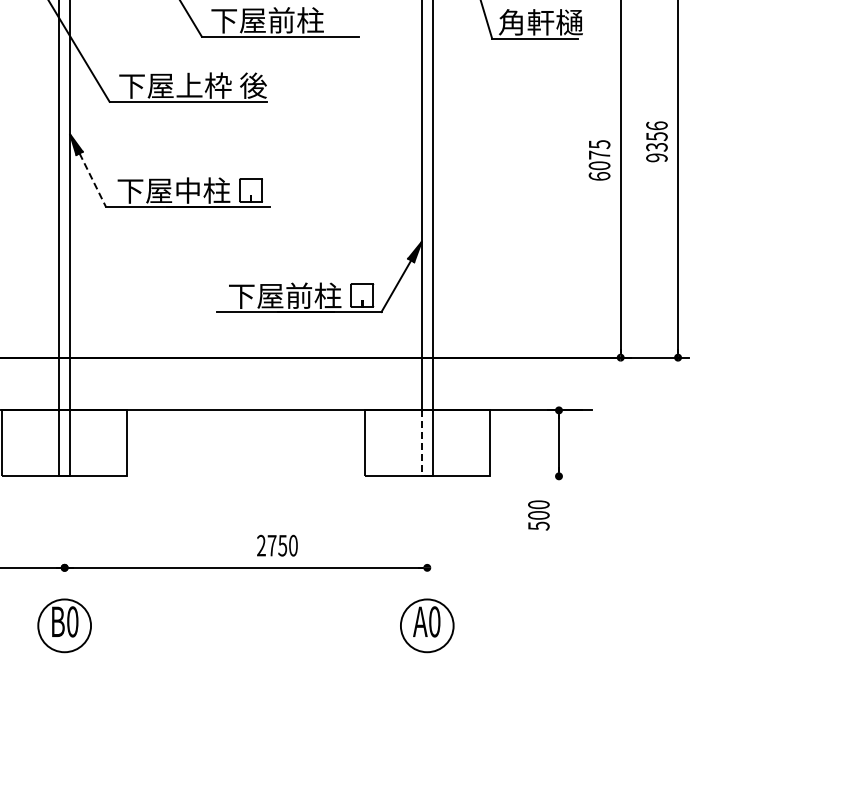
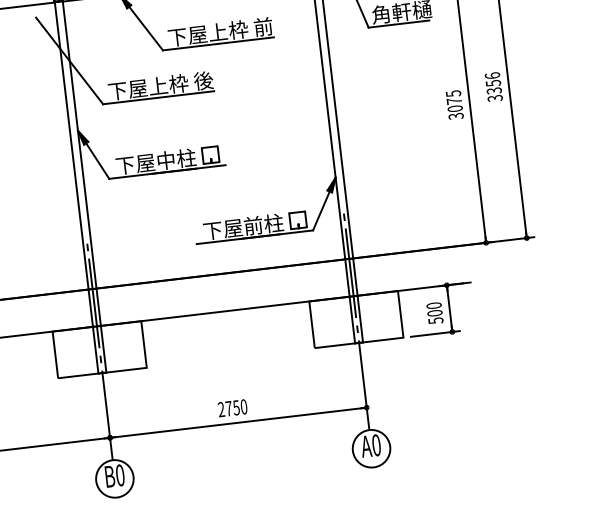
text: (313, 20) -> (240, 29), 前柱 -> 上枠 前
text: (656, 157) -> (494, 98), 9356 -> 3356
text: (599, 176) -> (456, 116), 6075 -> 3075
line: (92, 180) -> (97, 161), dashed -> solid
line: (421, 443) -> (352, 320), dashed -> solid
line: (64, 444) -> (99, 350), added
line: (427, 444) -> (356, 320), added
line: (534, 476) -> (435, 334), added
text: (538, 515) -> (434, 313), moved
text: (277, 545) -> (232, 408), moved

